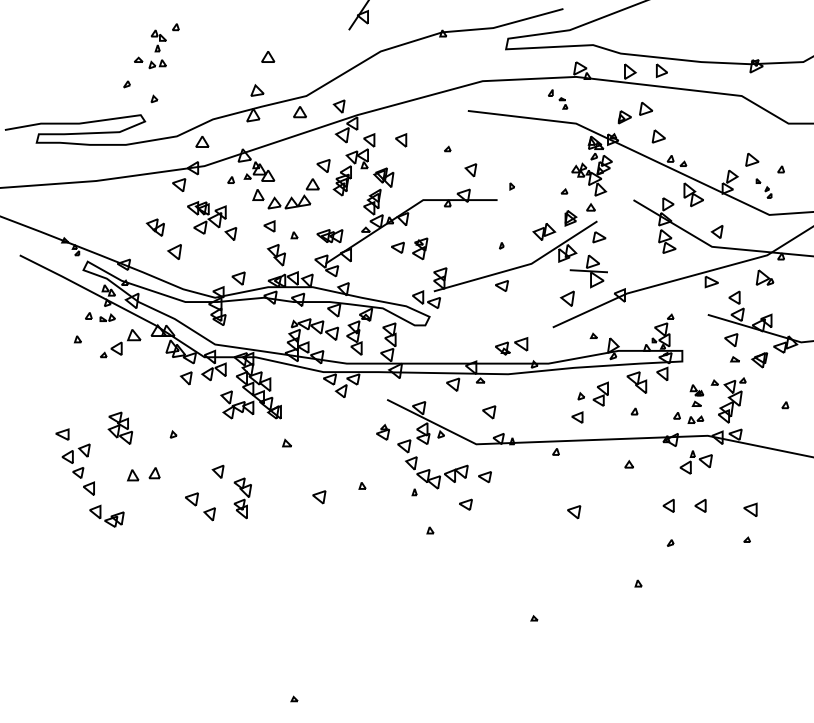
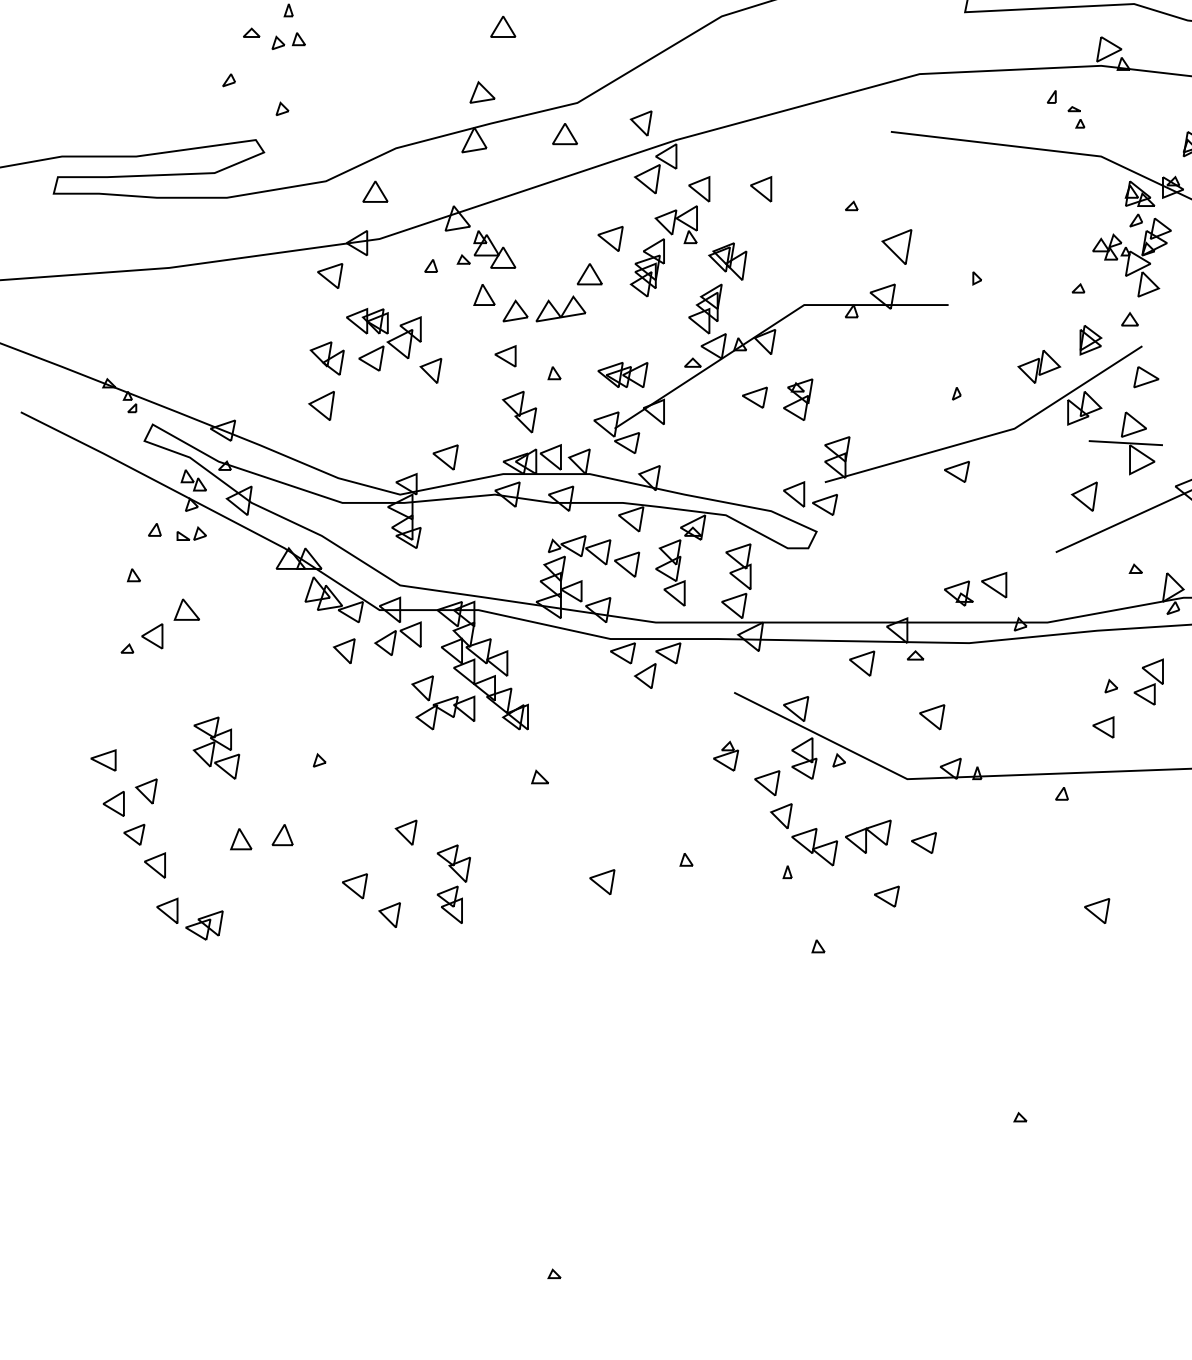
part: (470, 170) -> (895, 247), size x1.4
part: (154, 227) -> (325, 358), moved
part: (120, 343) -> (160, 626), moved

